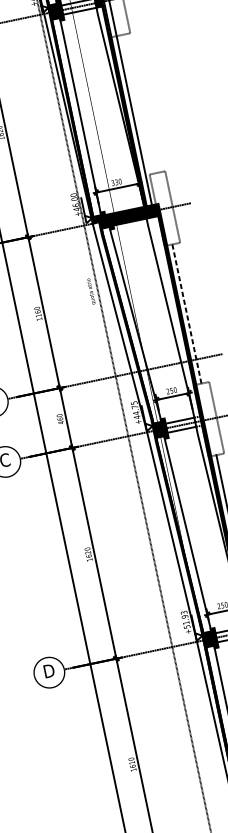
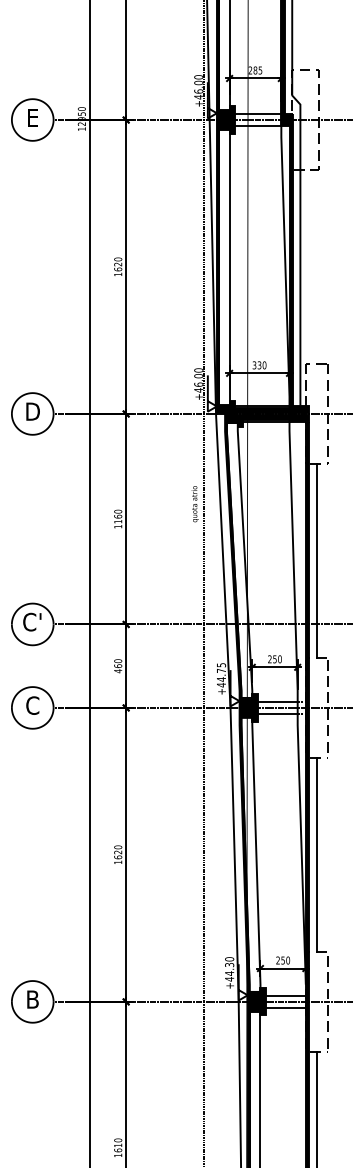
line: (186, 313) -> (316, 560), dashed -> solid
text: (185, 620) -> (229, 969), +51.93 -> +44.30
text: (48, 671) -> (32, 999), D -> B

